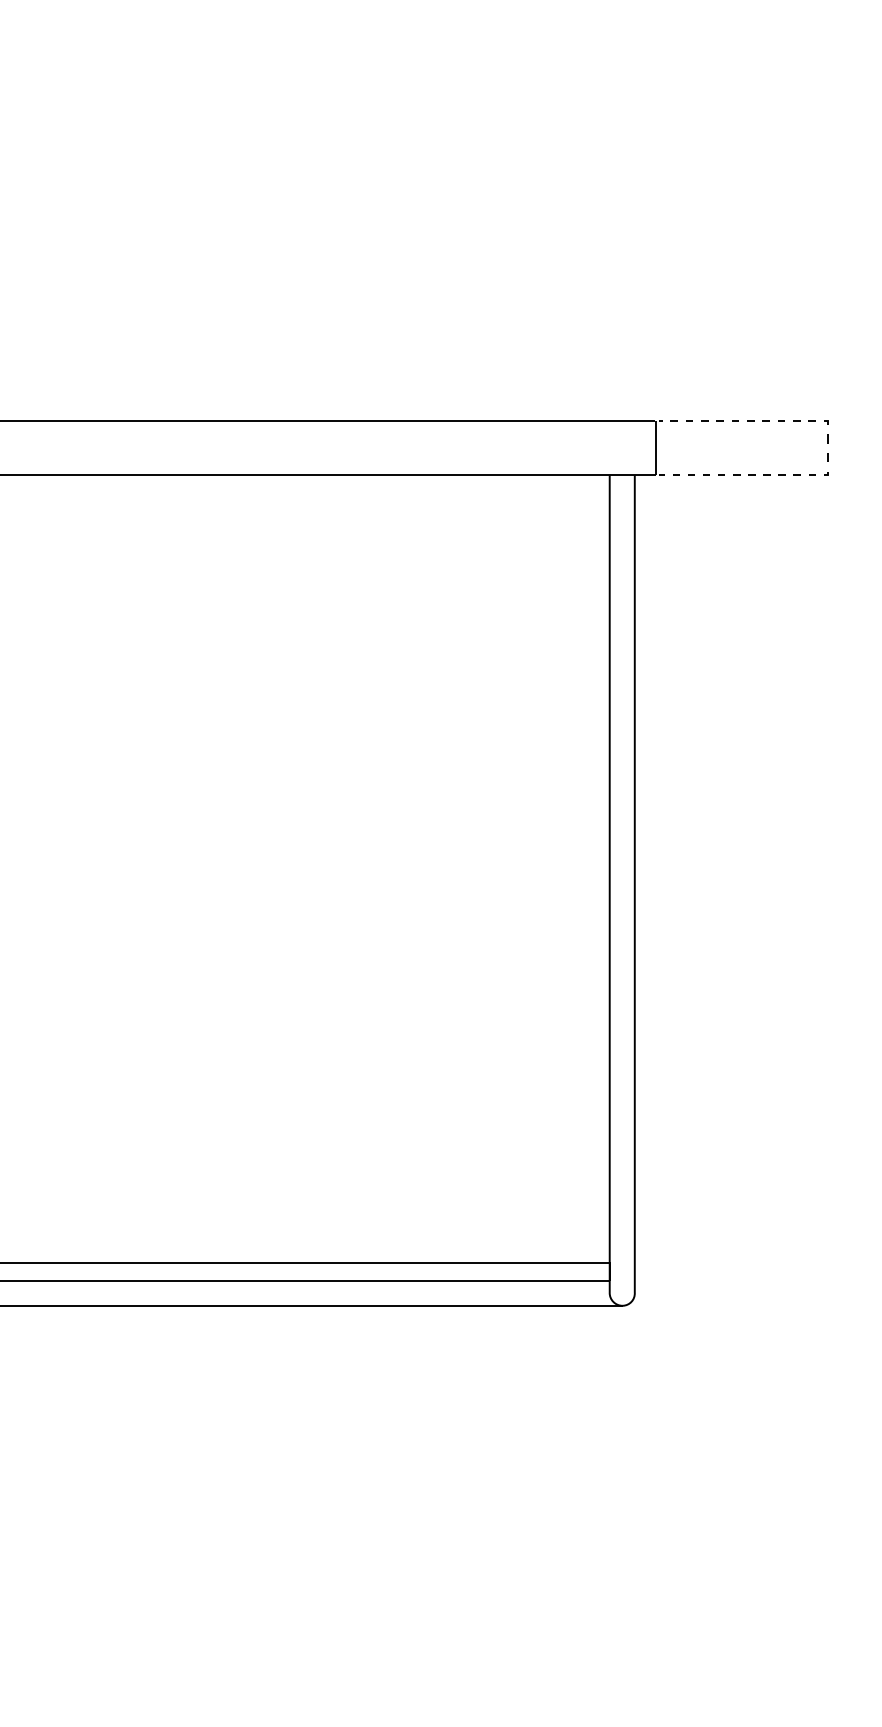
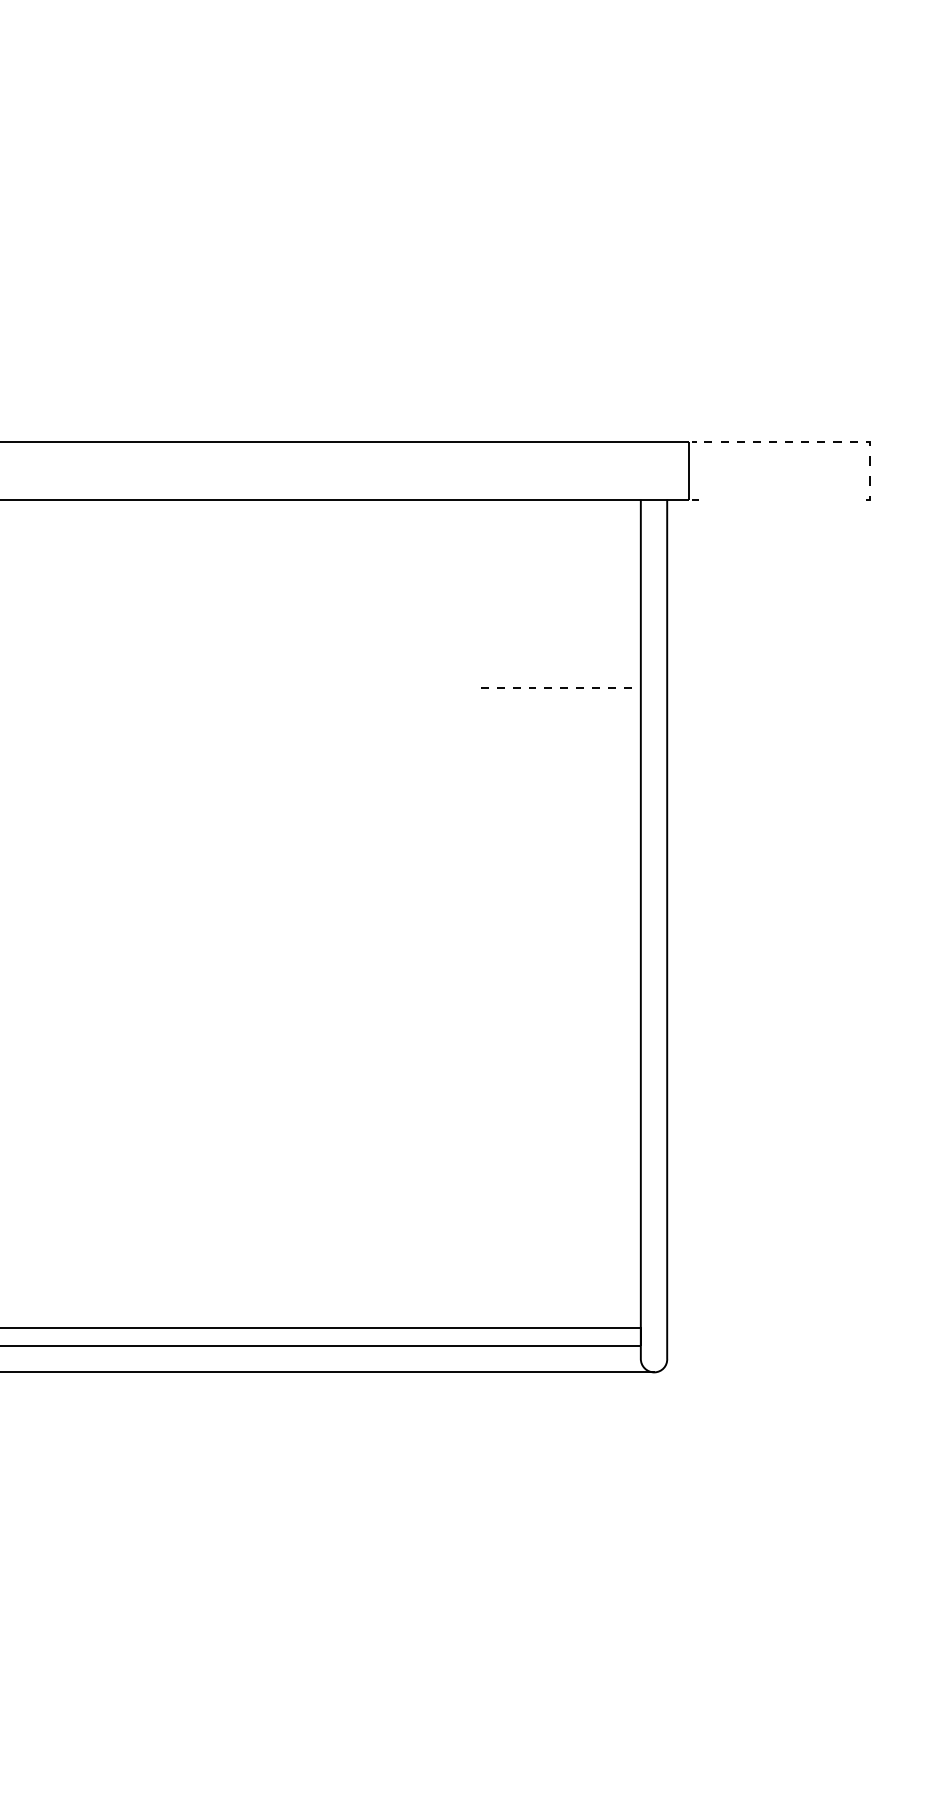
part: (744, 475) -> (556, 687), moved

